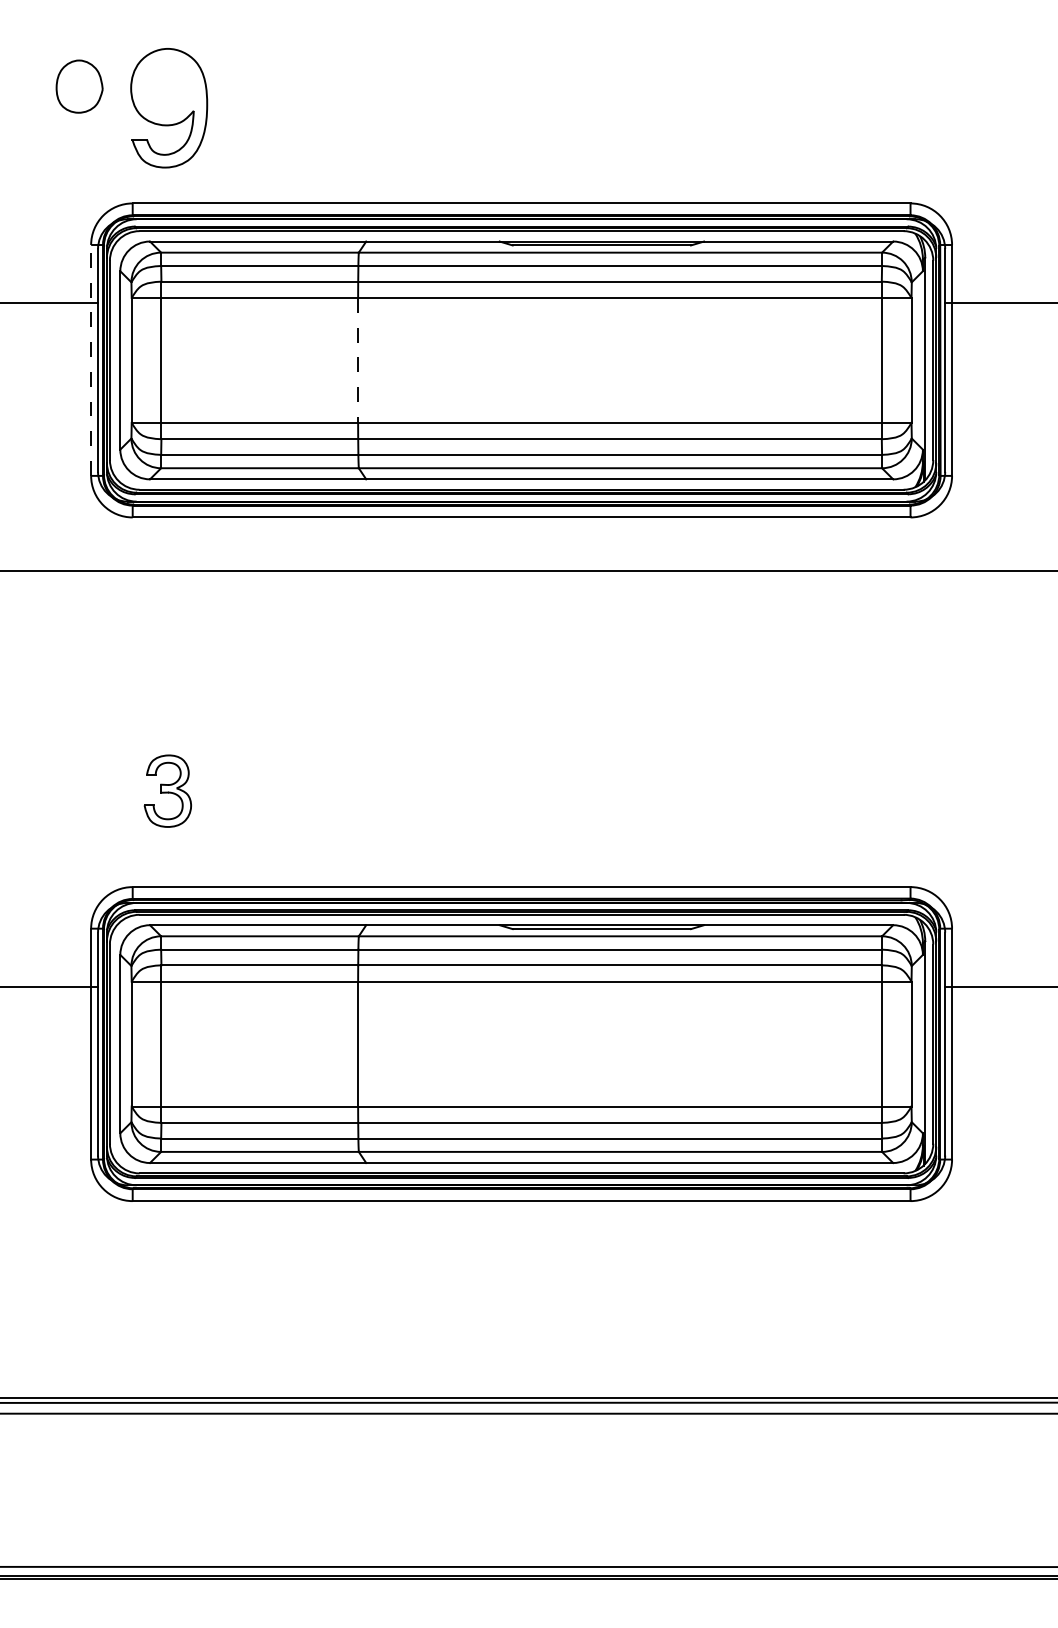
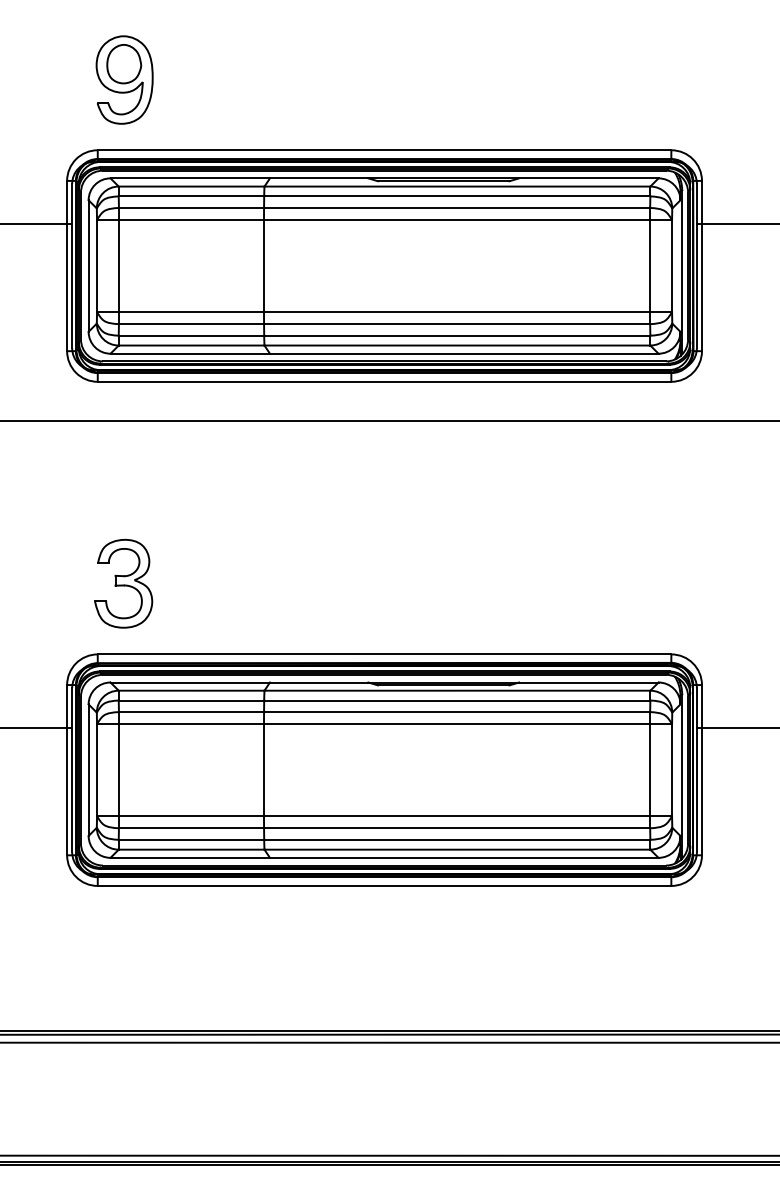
part: (79, 86) -> (124, 64), moved
line: (91, 359) -> (67, 265), dashed -> solid
line: (358, 360) -> (264, 266), dashed -> solid
part: (167, 790) -> (123, 583), size x1.67

